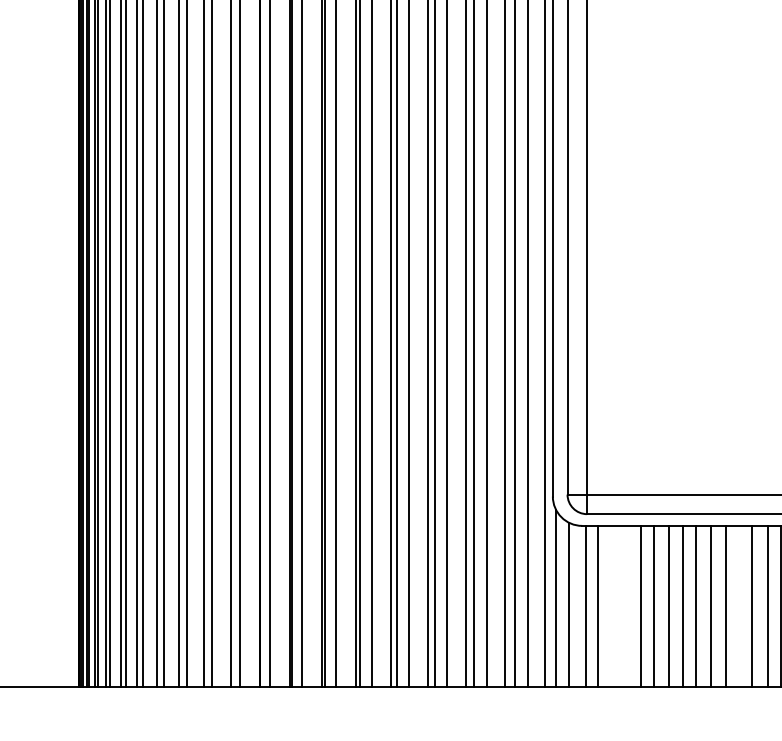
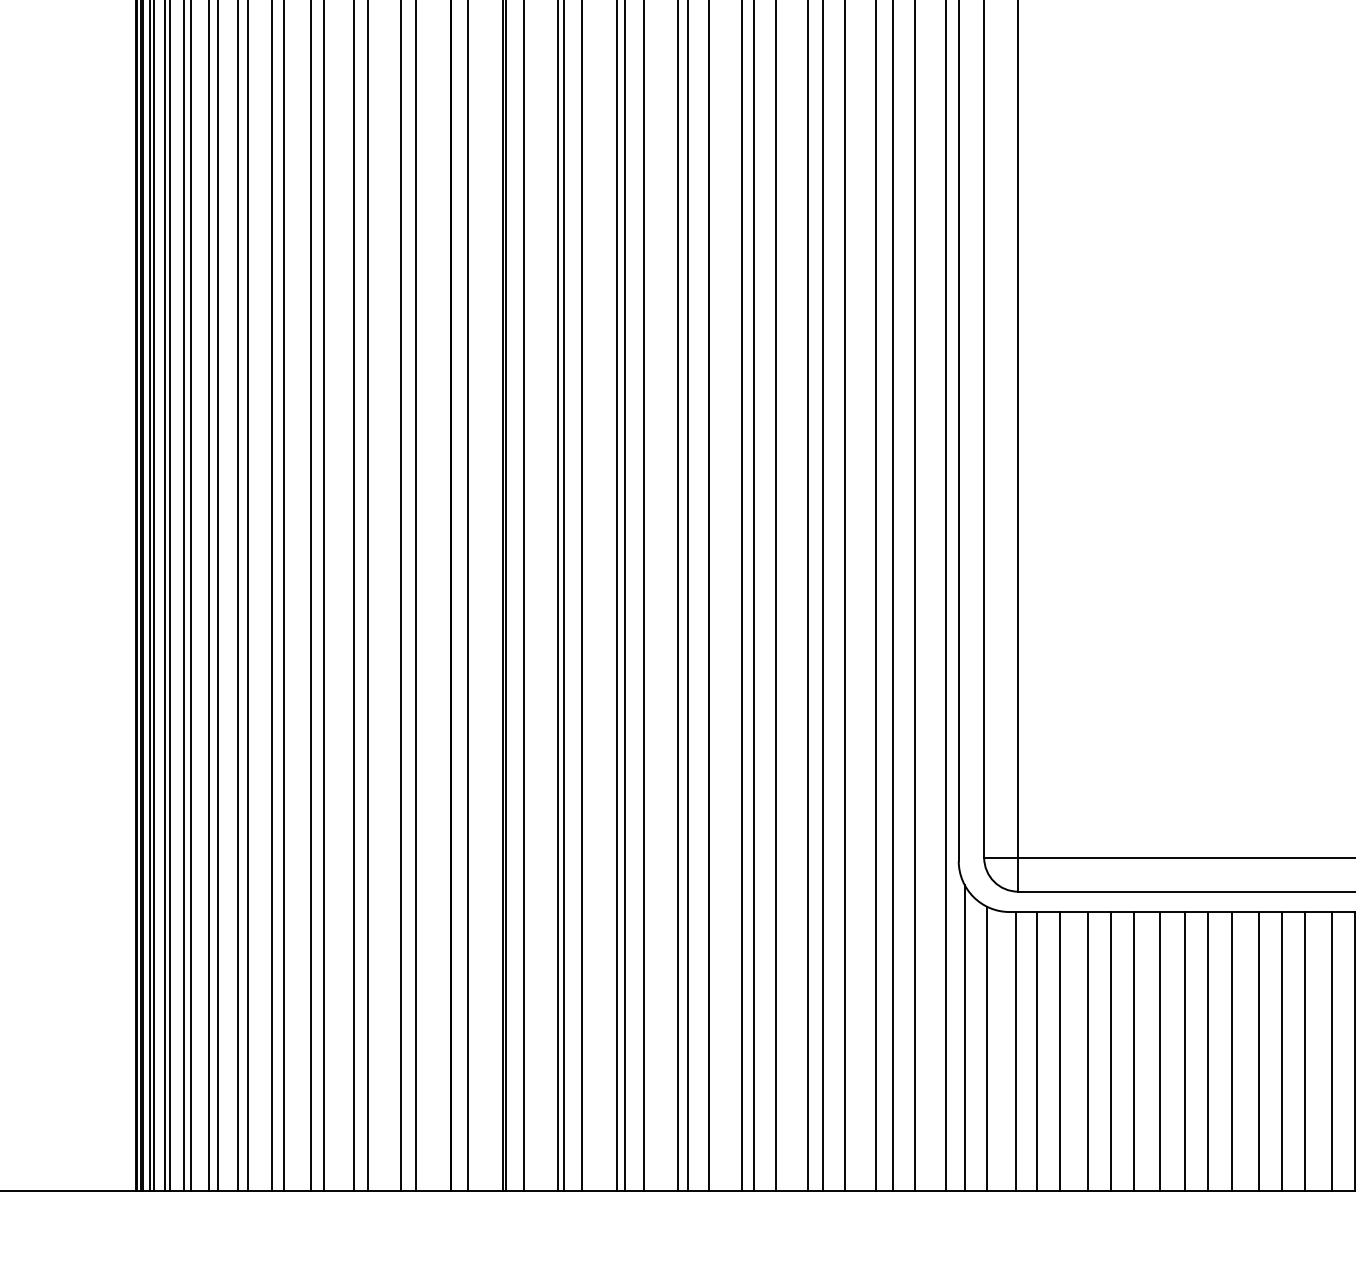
line: (611, 605) -> (1060, 1050), added
line: (627, 605) -> (1088, 1050), added
line: (739, 605) -> (1282, 1050), added

